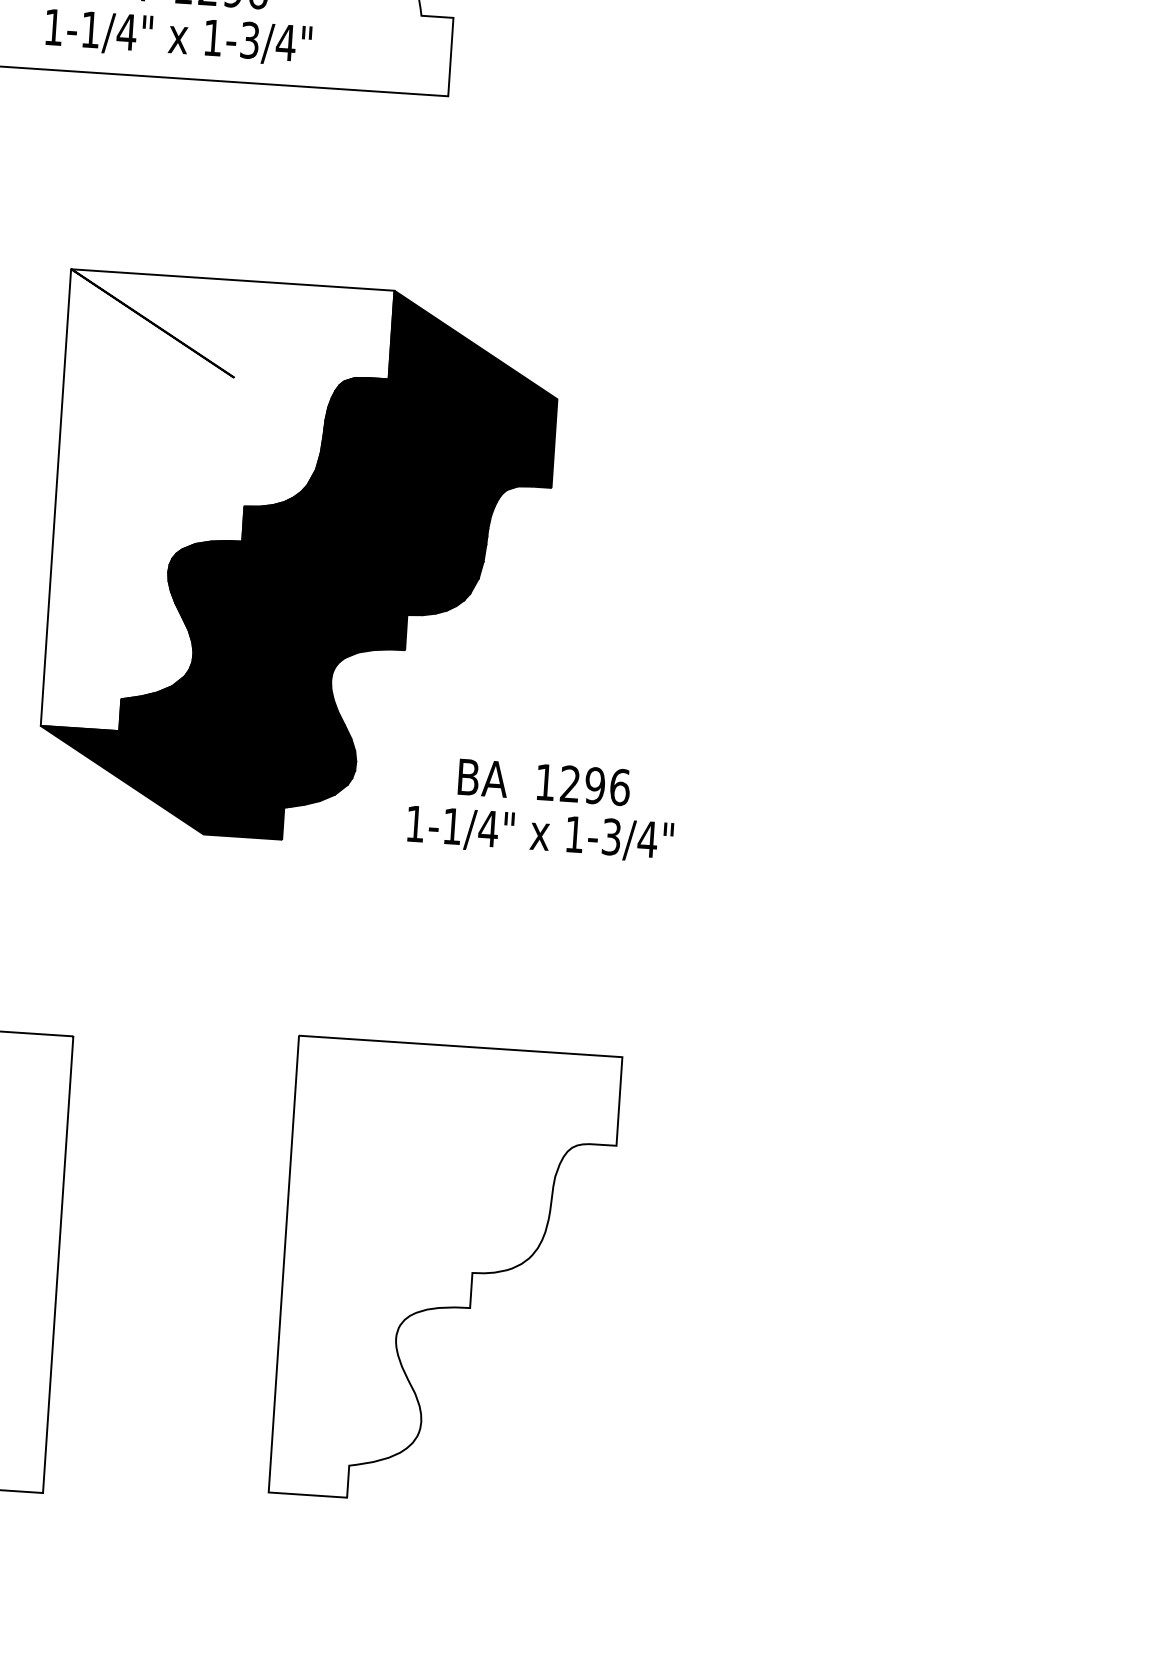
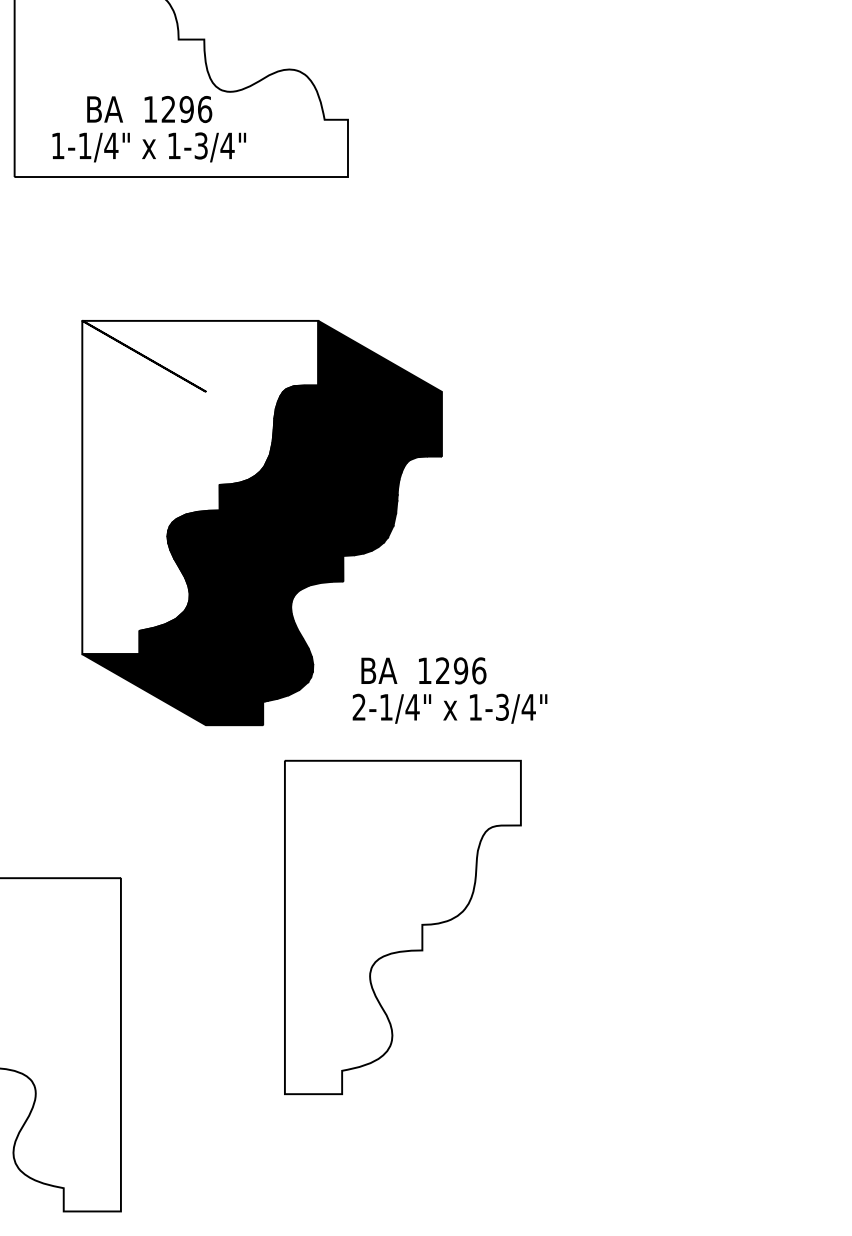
text: (543, 781) -> (423, 670), moved
text: (414, 822) -> (358, 706), 1-1/4" -> 2-1/4"
curve: (471, 1276) -> (421, 927), moved

